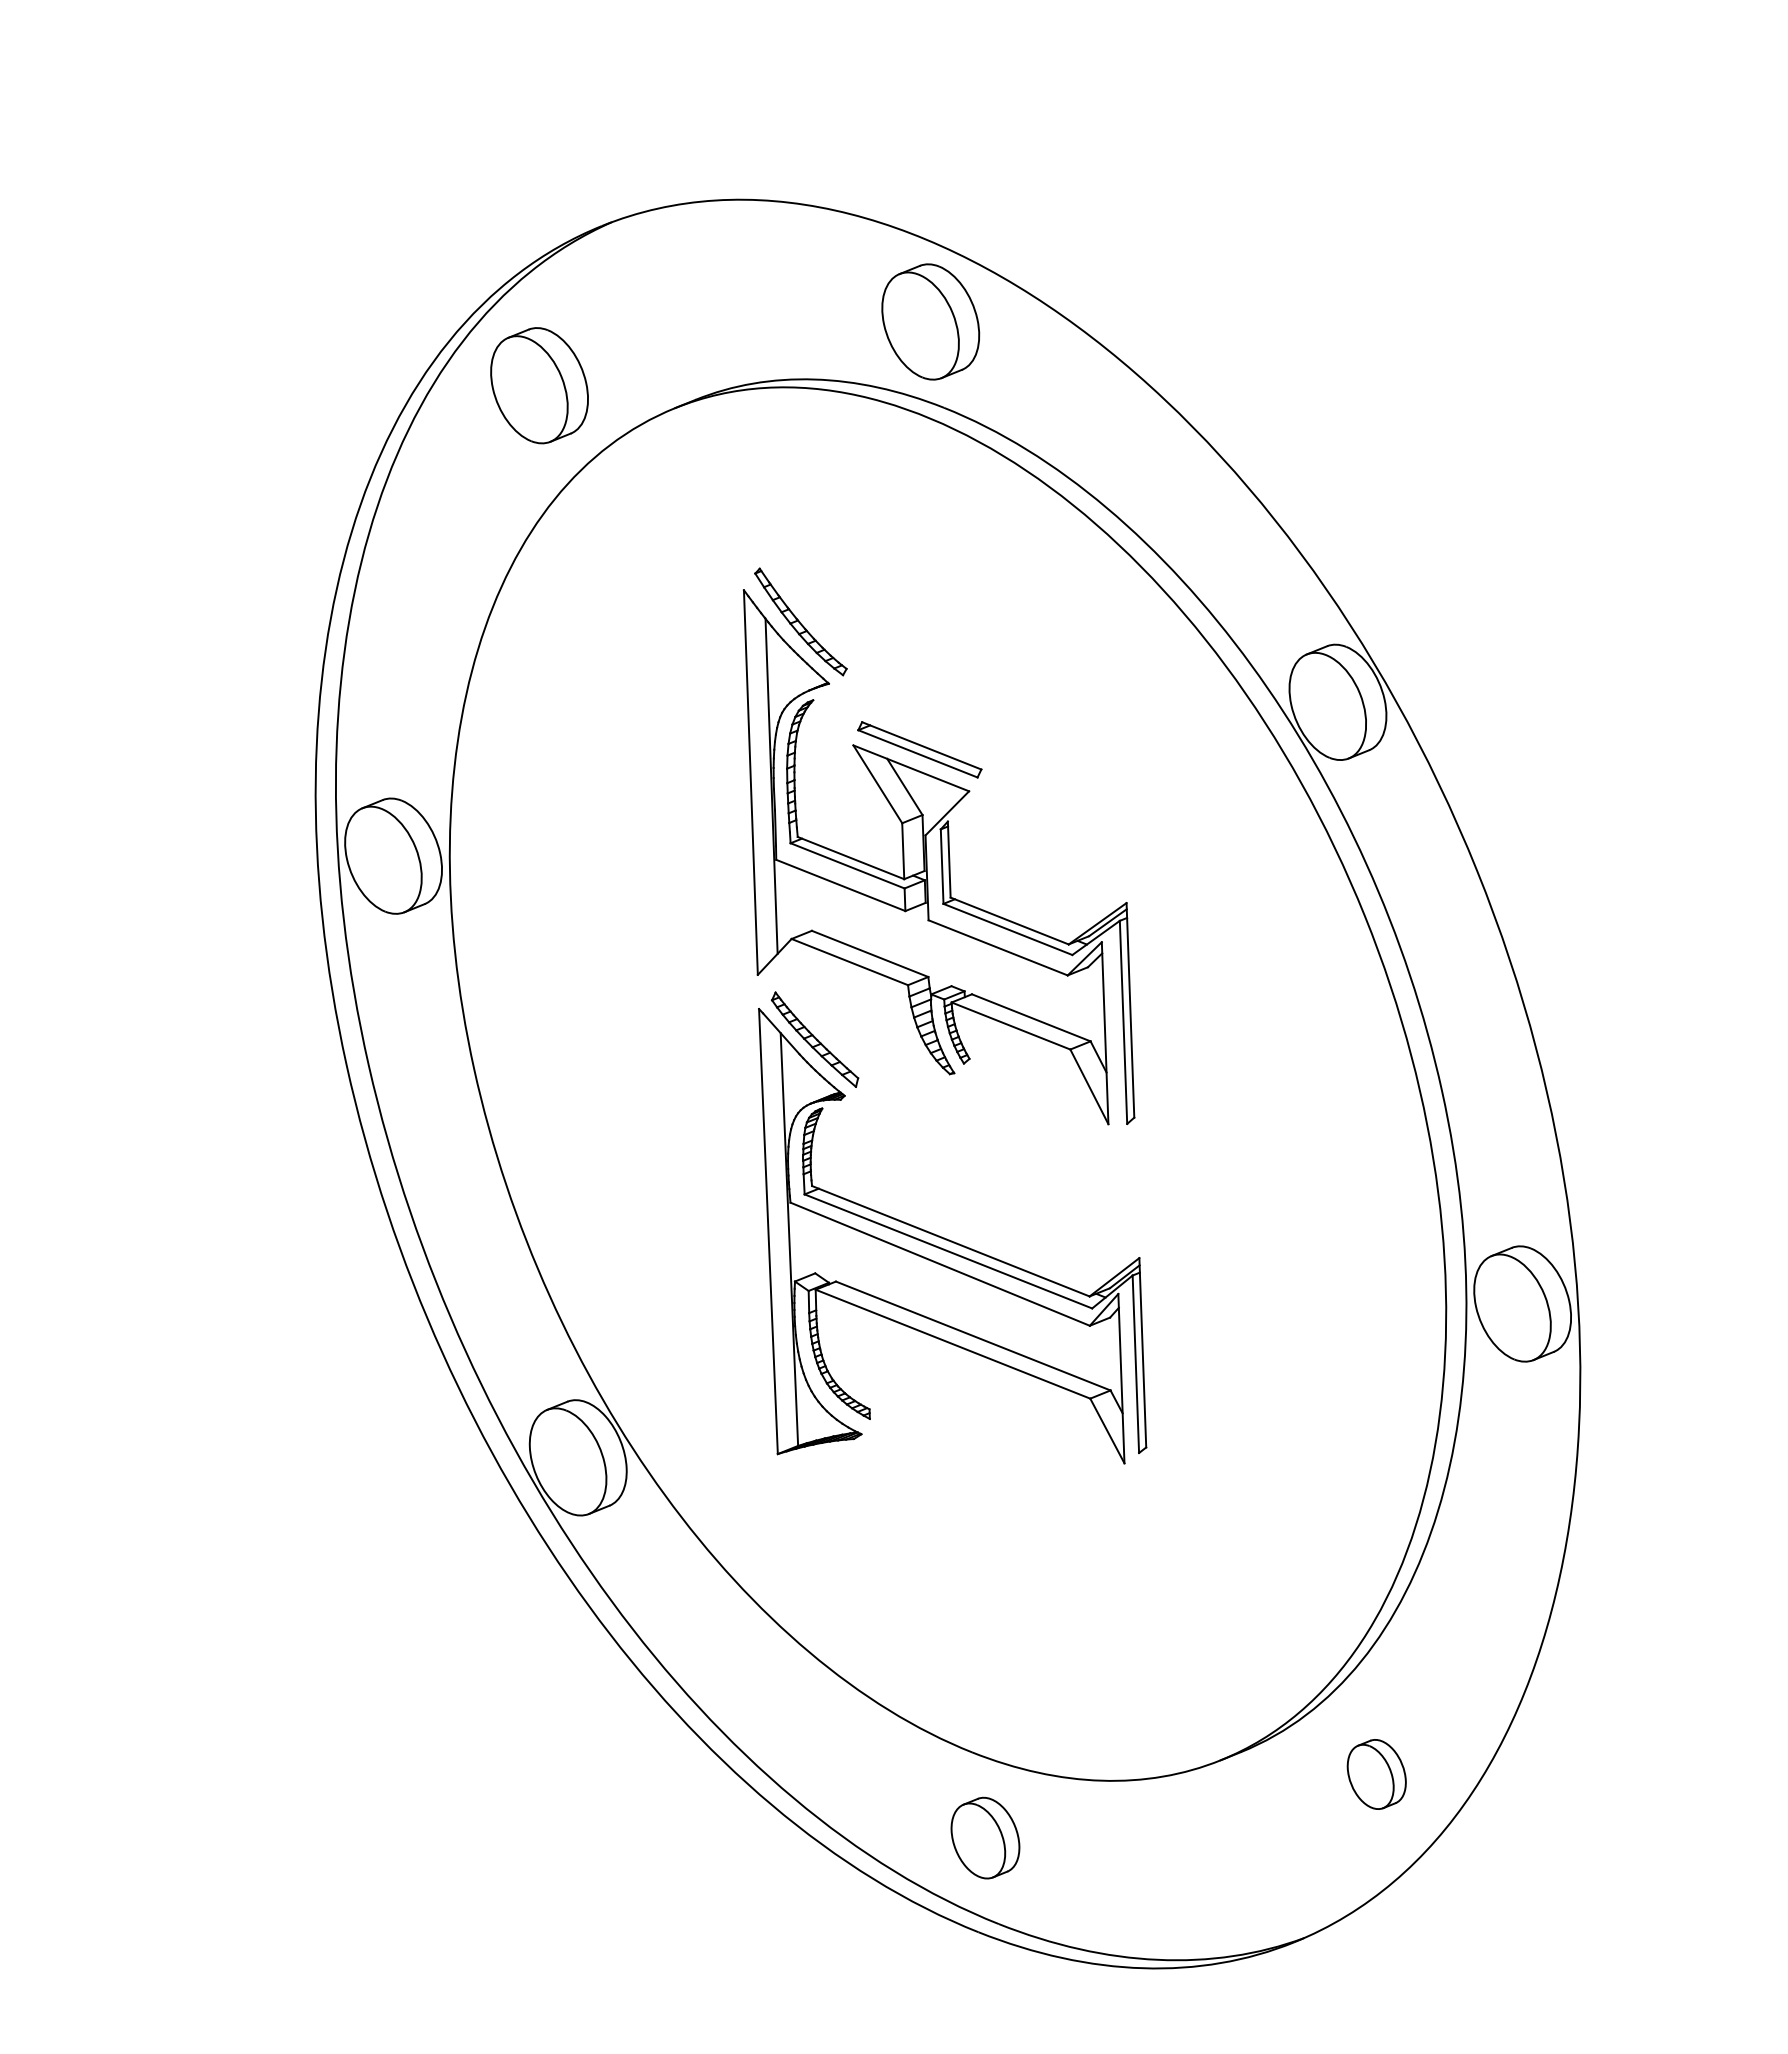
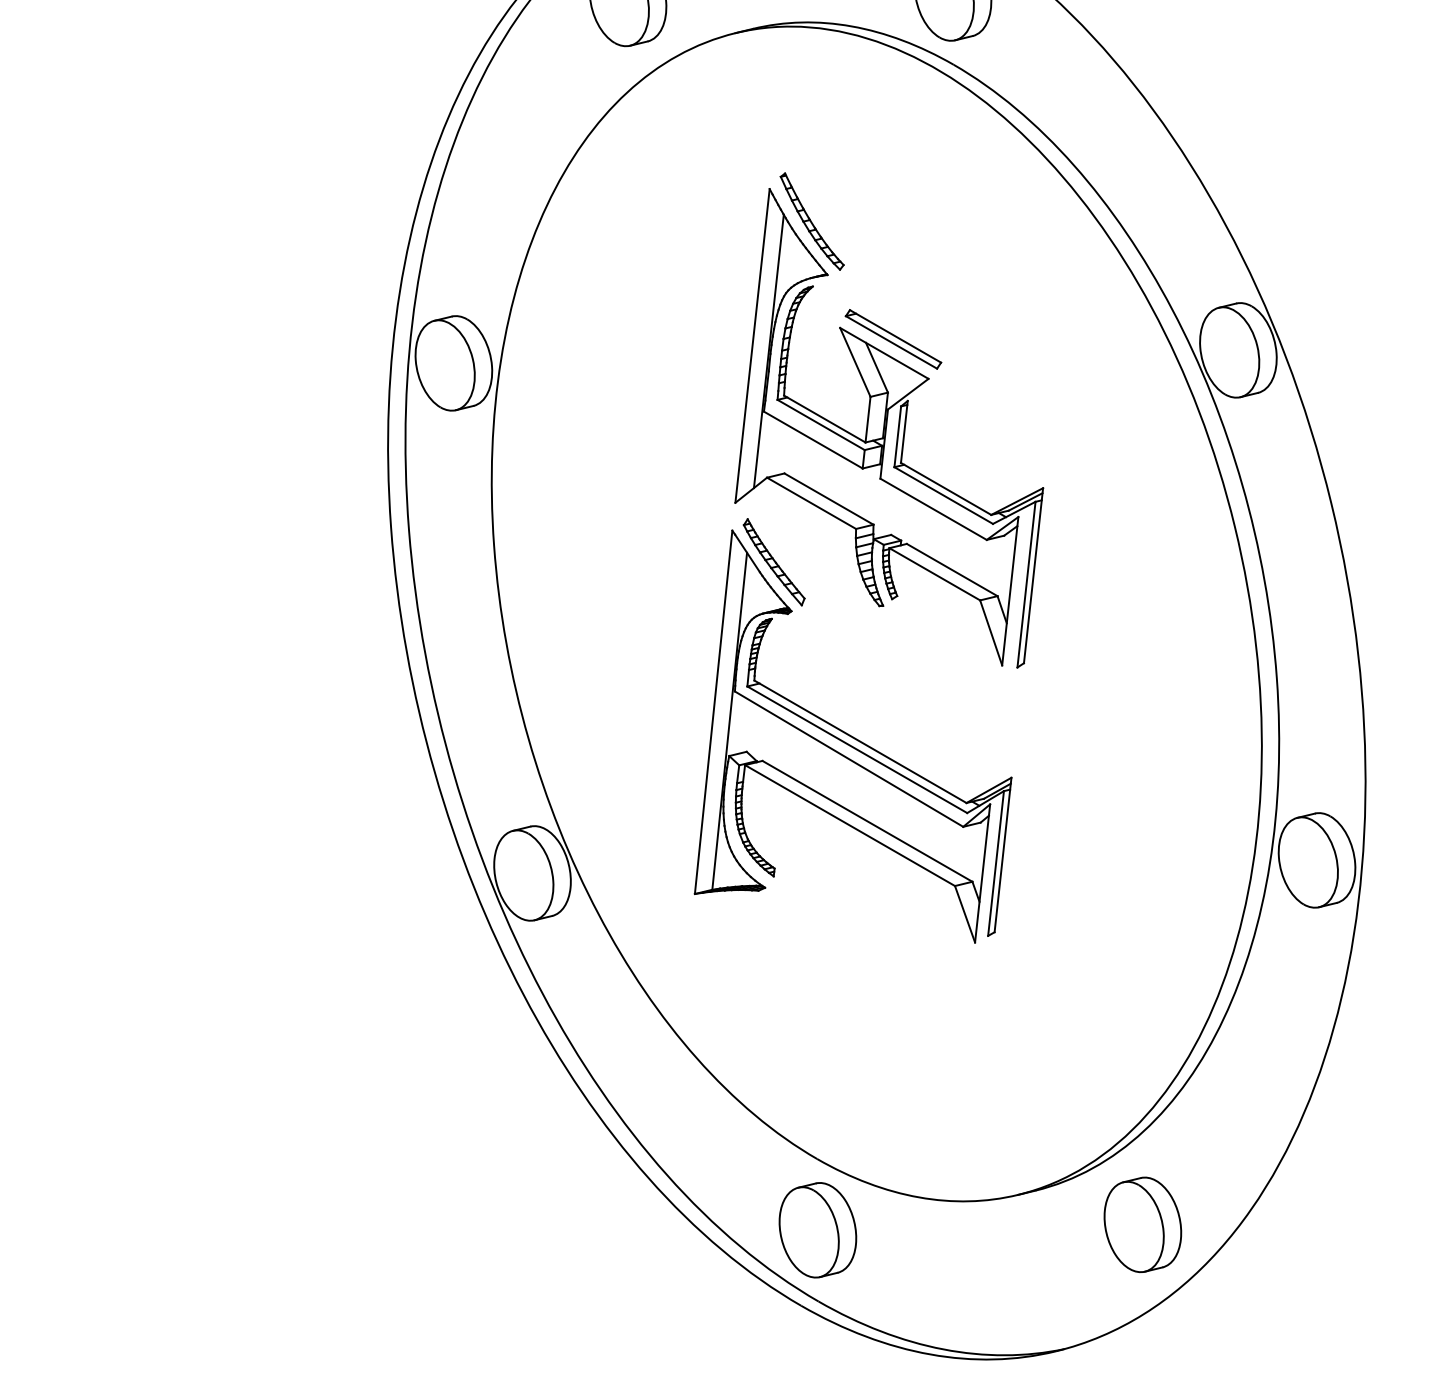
part: (1376, 1774) -> (1142, 1224), size x1.67
part: (985, 1837) -> (818, 1229), size x1.43

